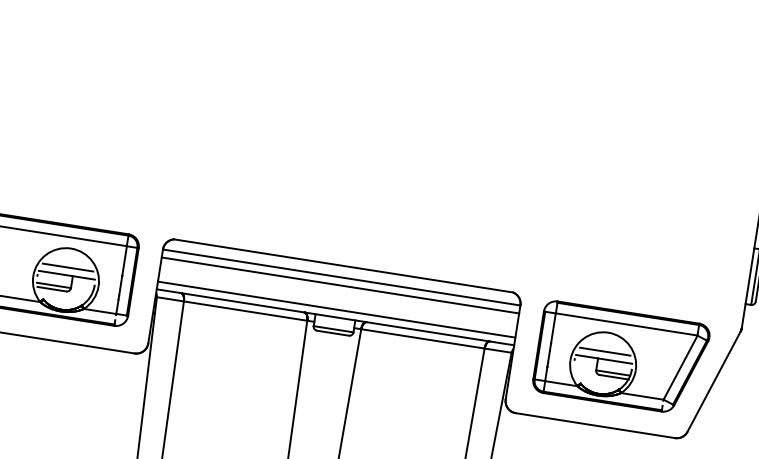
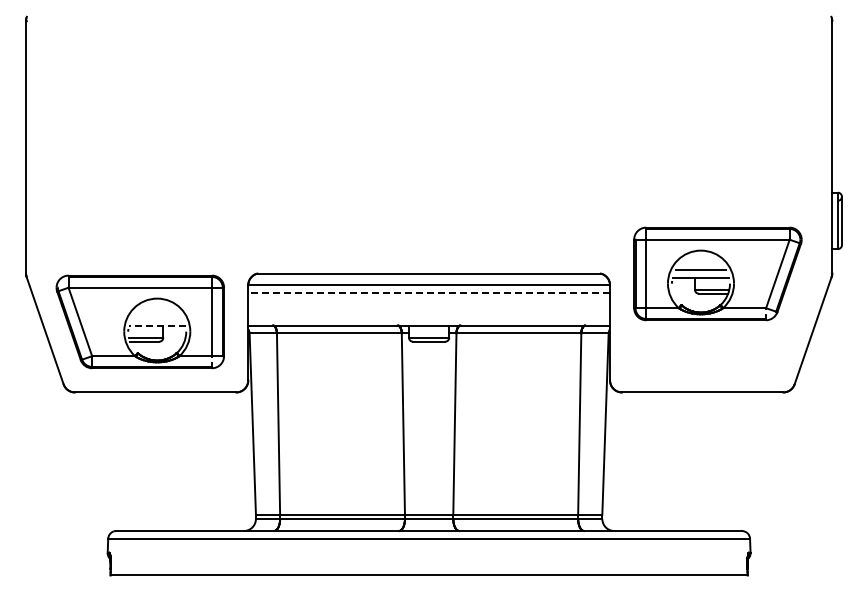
line: (67, 267) -> (156, 317), removed
line: (66, 274) -> (156, 325), solid -> dashed
line: (340, 285) -> (429, 293), solid -> dashed
line: (337, 309) -> (429, 317), removed
part: (621, 357) -> (717, 273), moved

